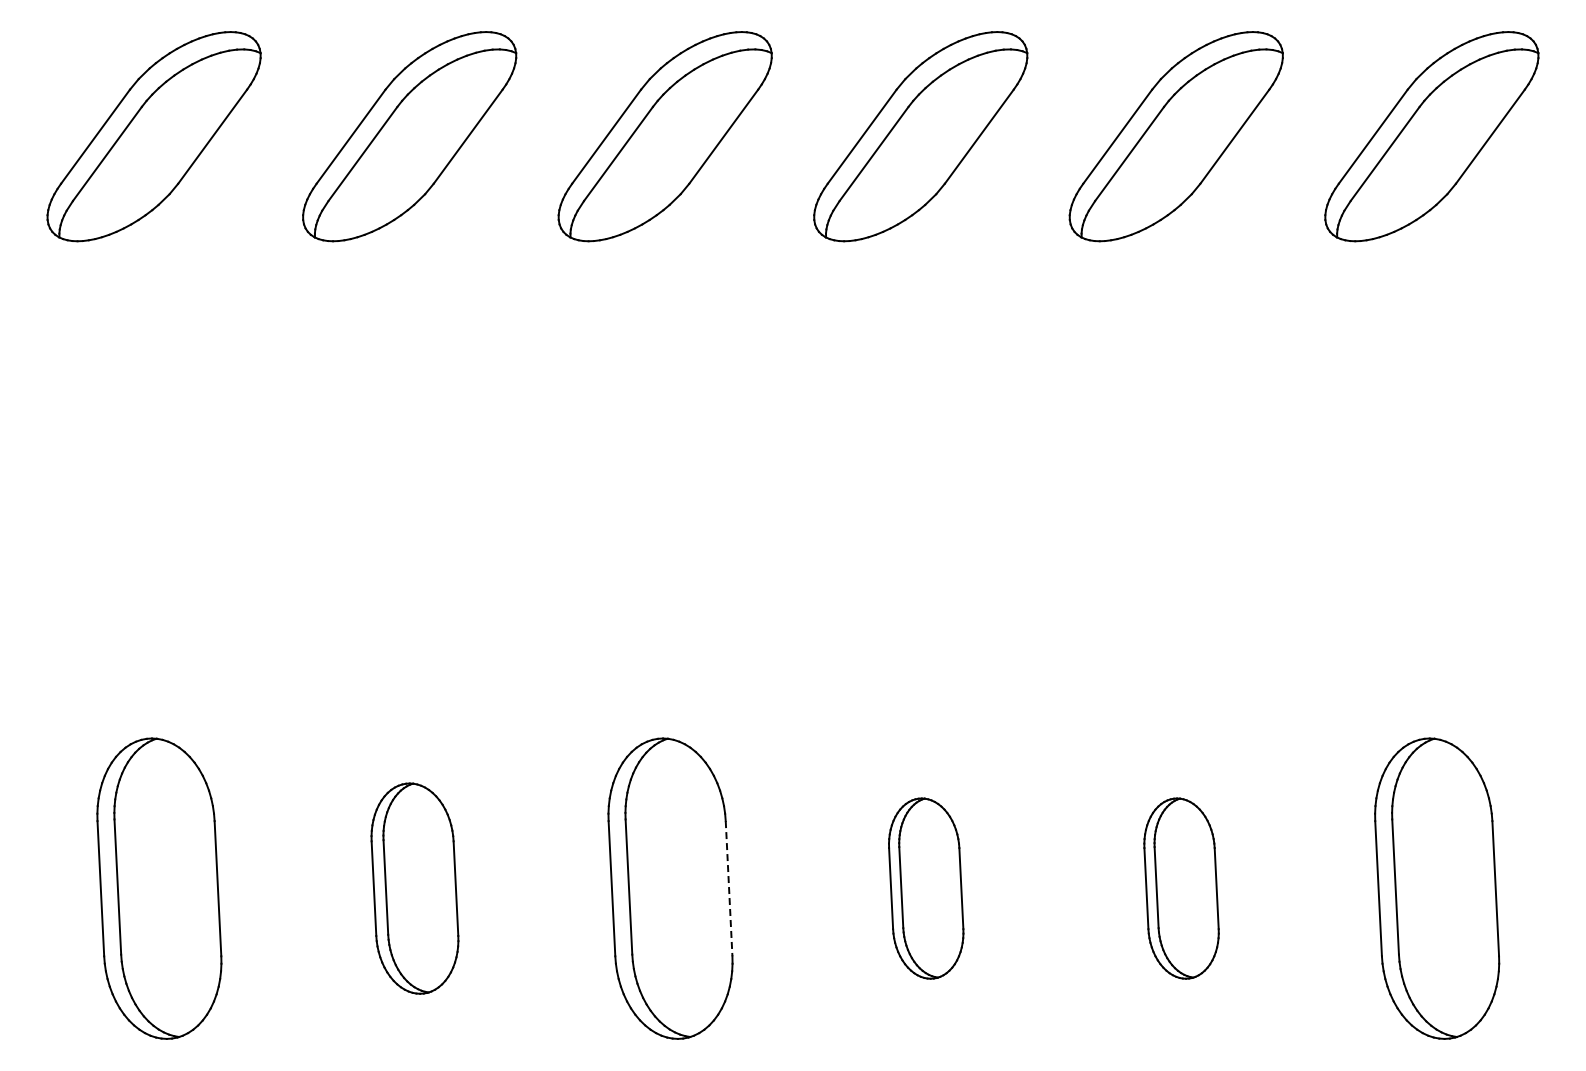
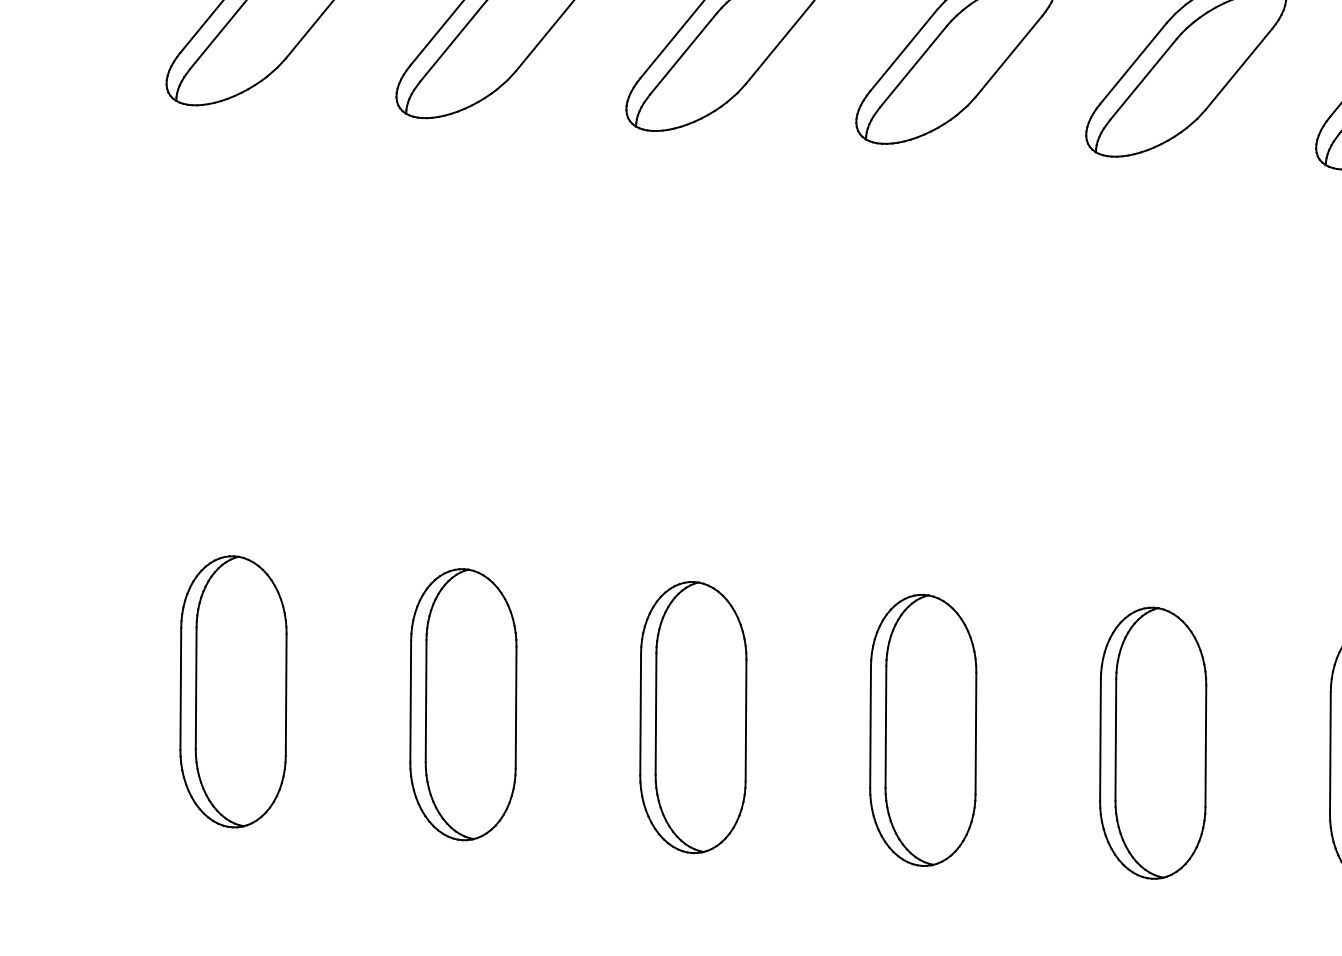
part: (414, 888) -> (463, 704), size x1.43
line: (729, 888) -> (746, 720), dashed -> solid
part: (926, 888) -> (923, 730), size x1.67
part: (1181, 888) -> (1153, 743), size x1.67

